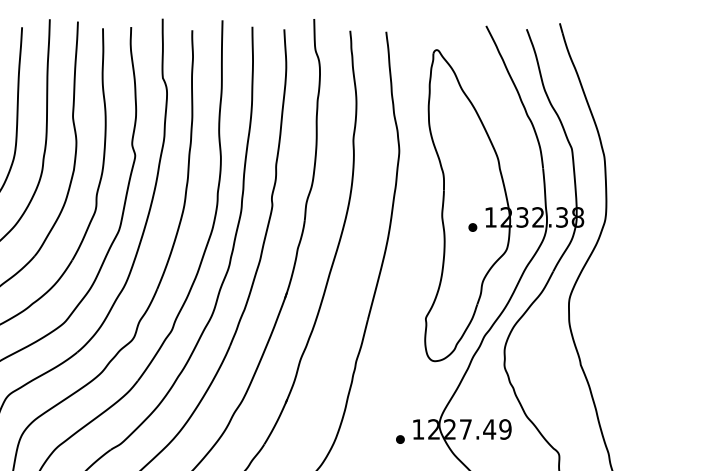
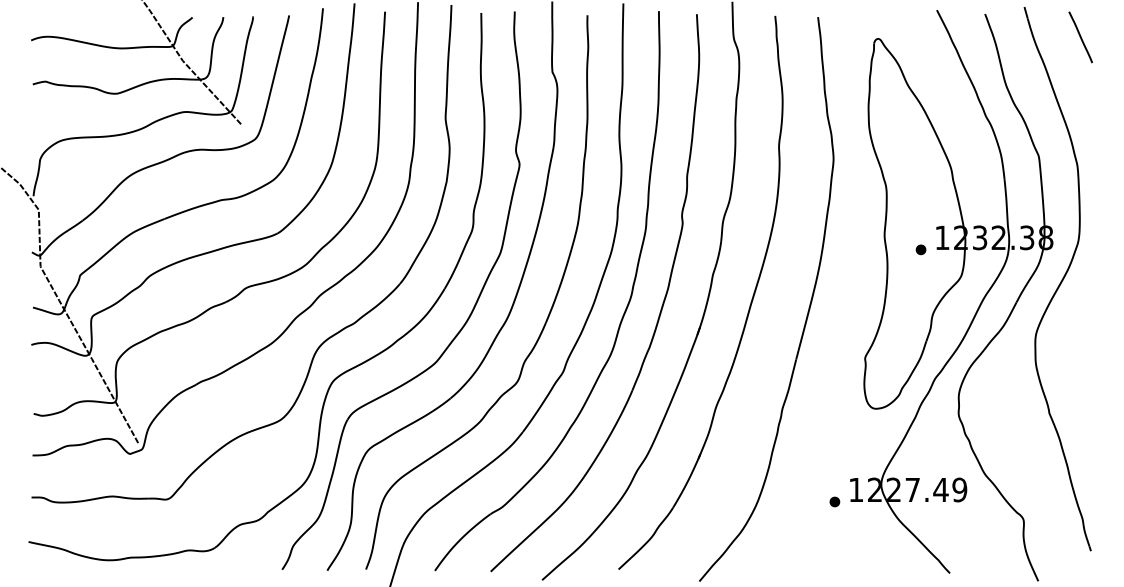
line: (606, 48) -> (1080, 37), added

